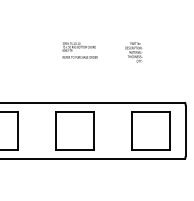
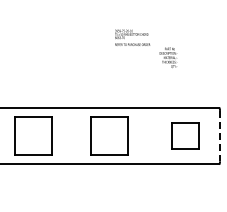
text: (80, 50) -> (132, 37), moved
part: (151, 130) -> (185, 135), size x0.7
line: (186, 131) -> (220, 136), solid -> dashed

